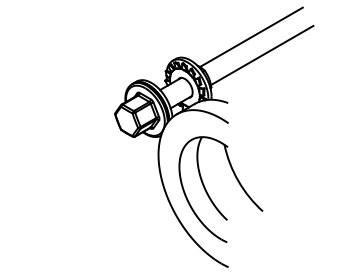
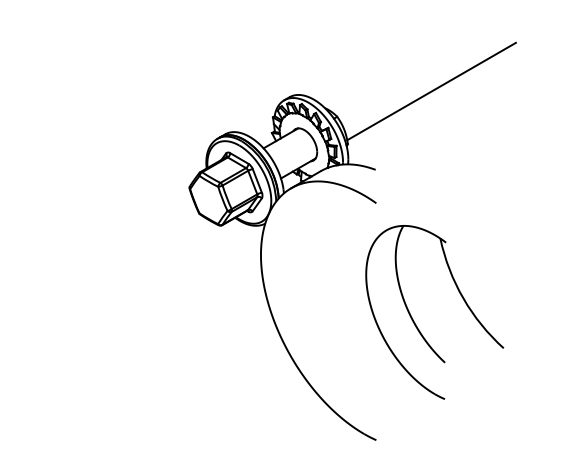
line: (251, 37) -> (414, 61), removed
part: (209, 195) -> (415, 322), moved

